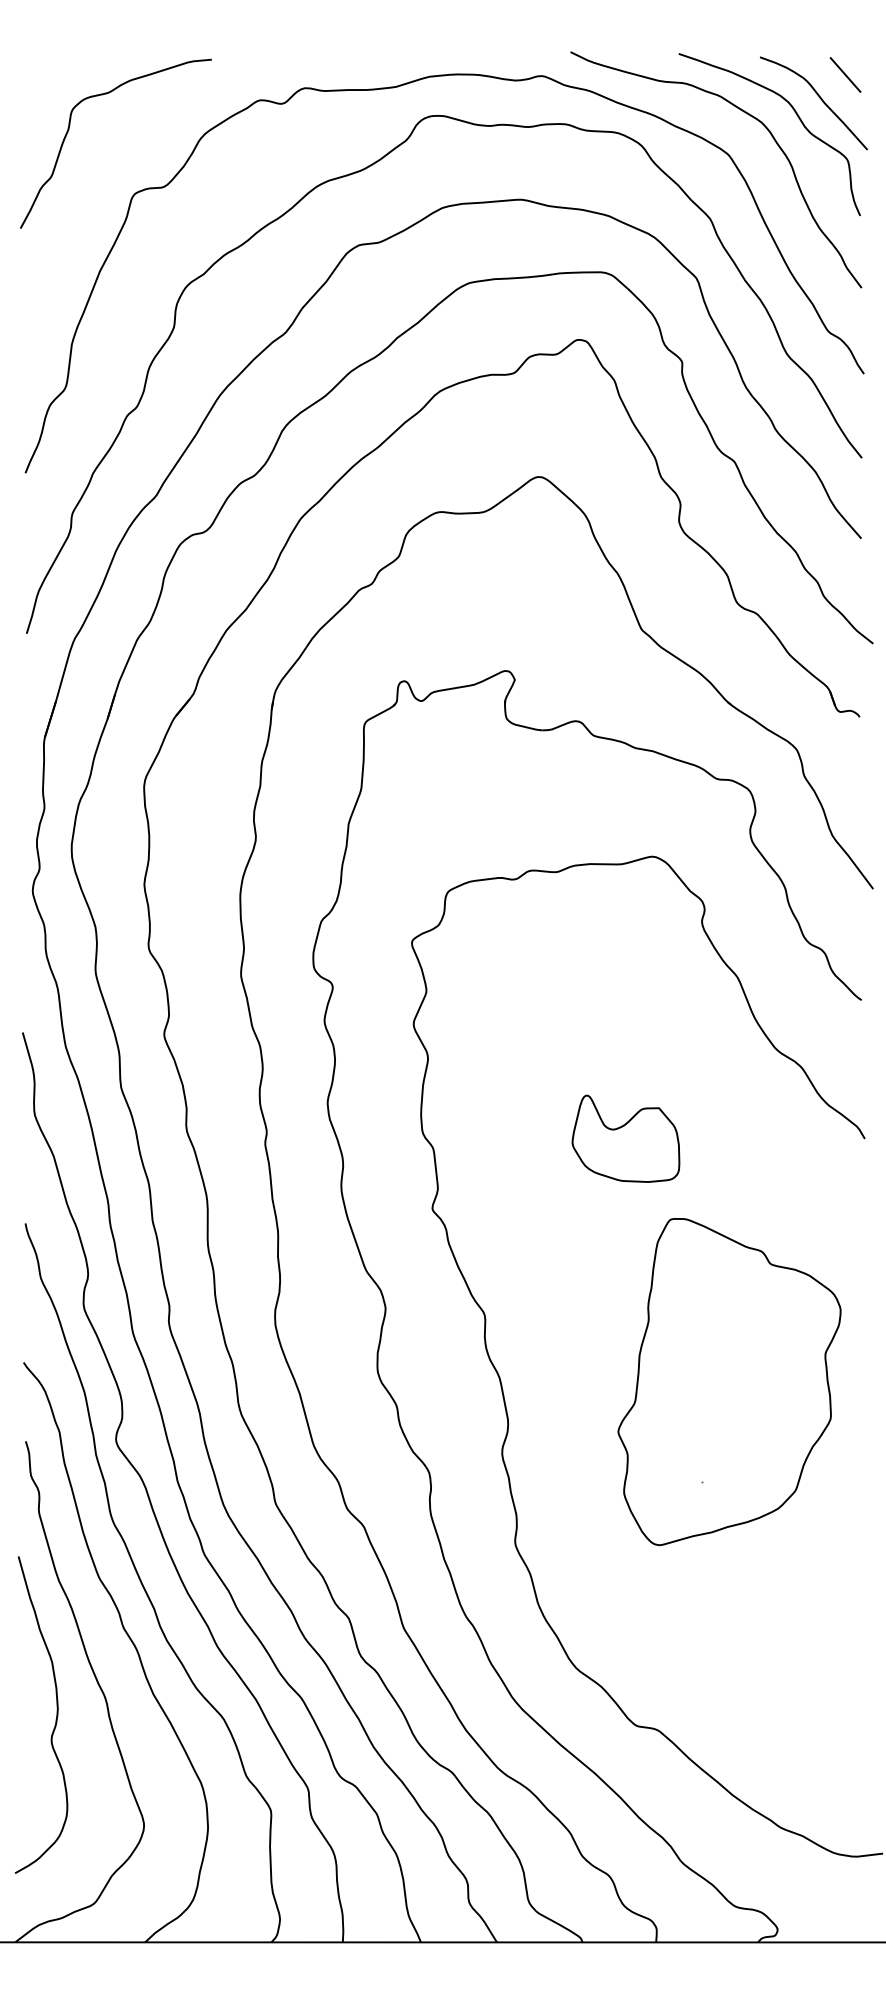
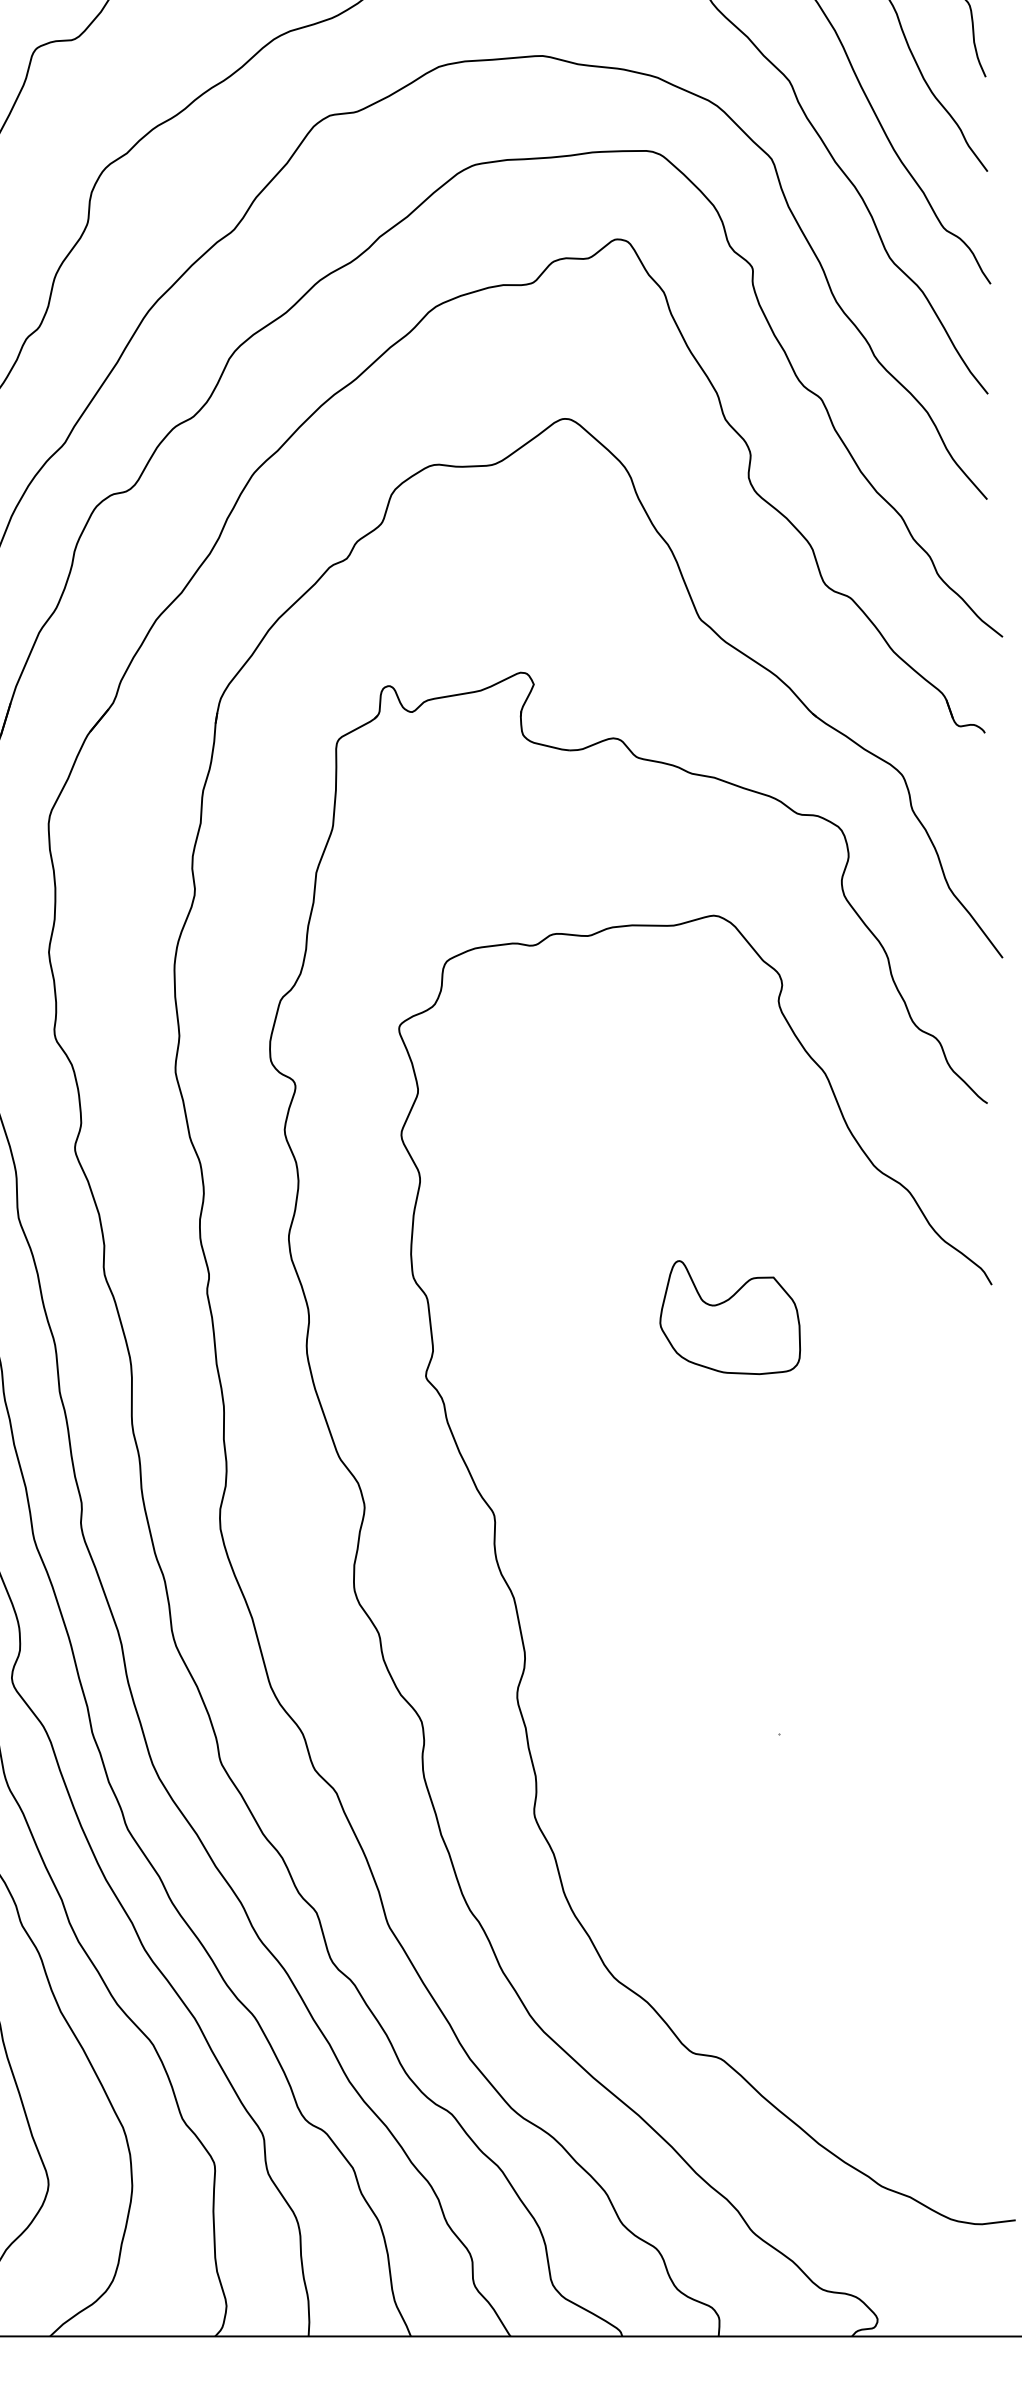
part: (625, 1138) -> (729, 1317), moved
part: (729, 1382) -> (814, 1603), removed

